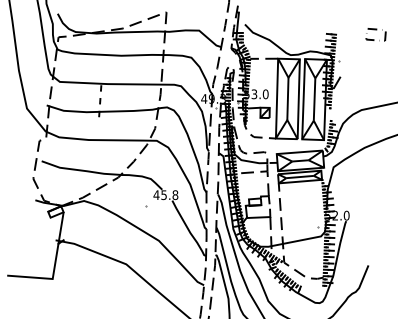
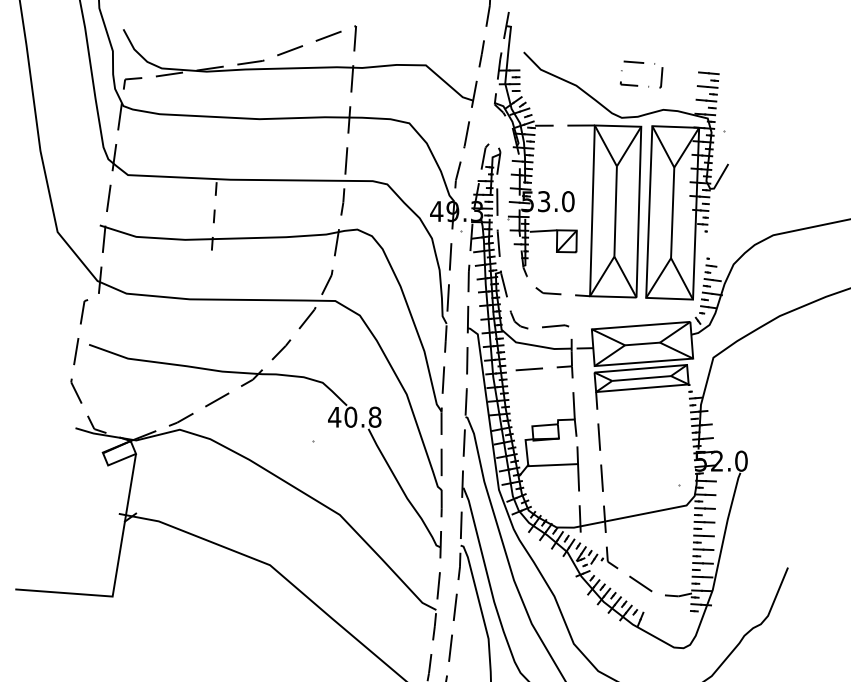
part: (375, 34) -> (640, 73), moved
text: (163, 194) -> (349, 415), 45.8 -> 40.8

